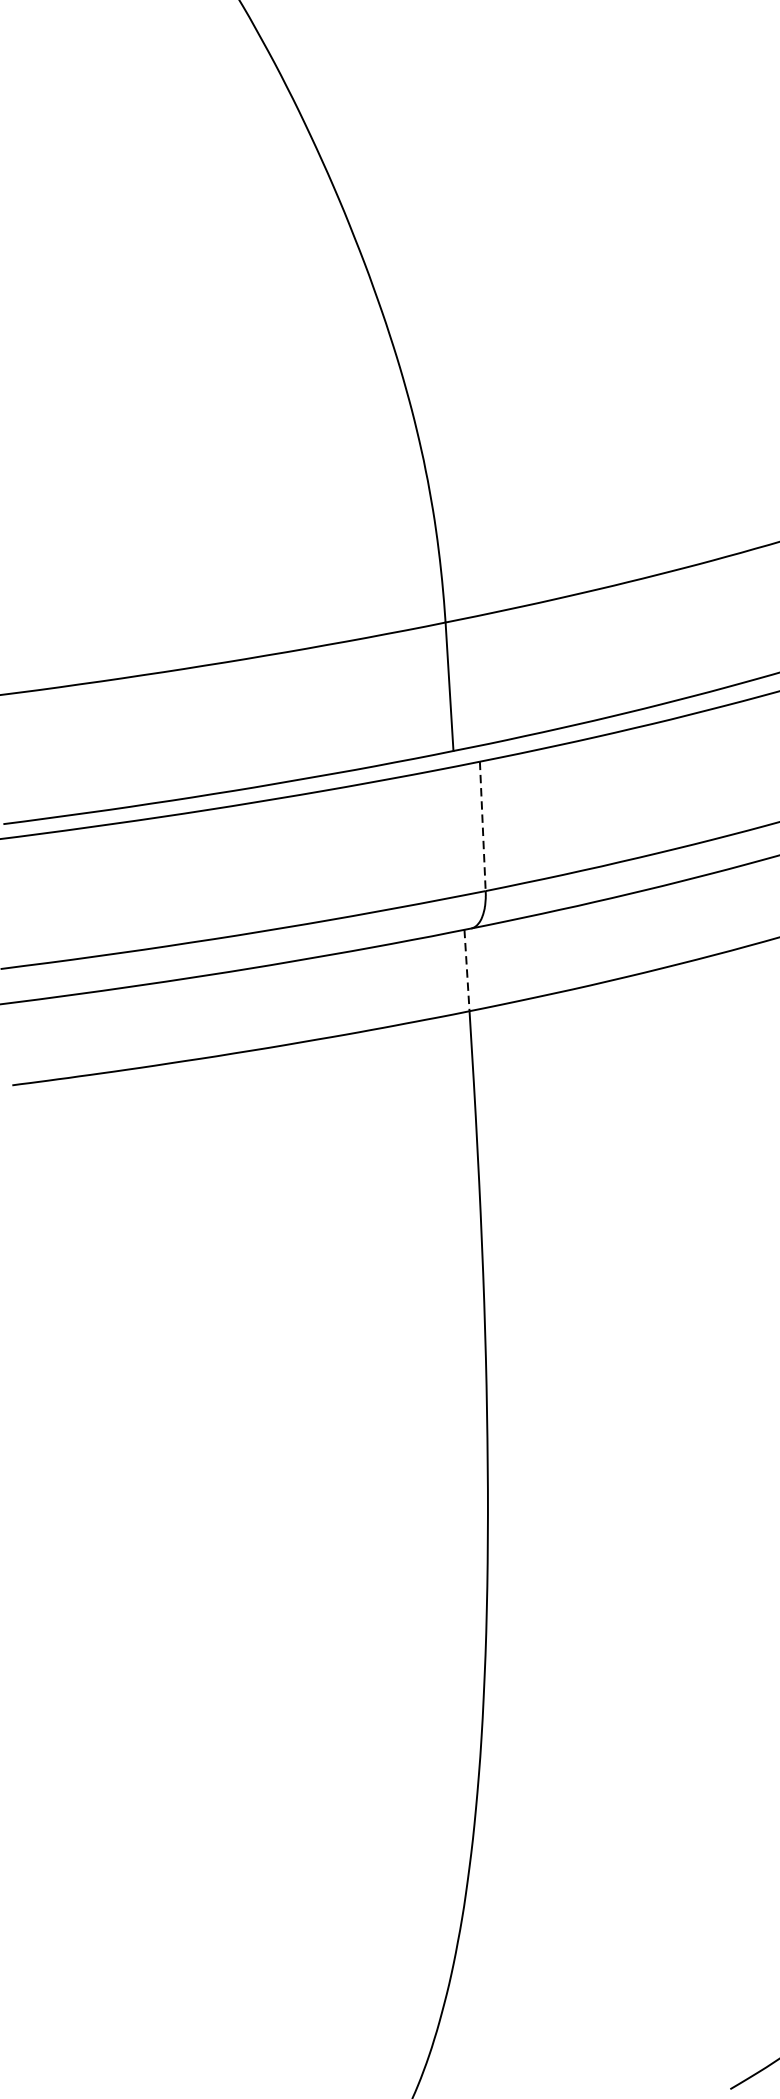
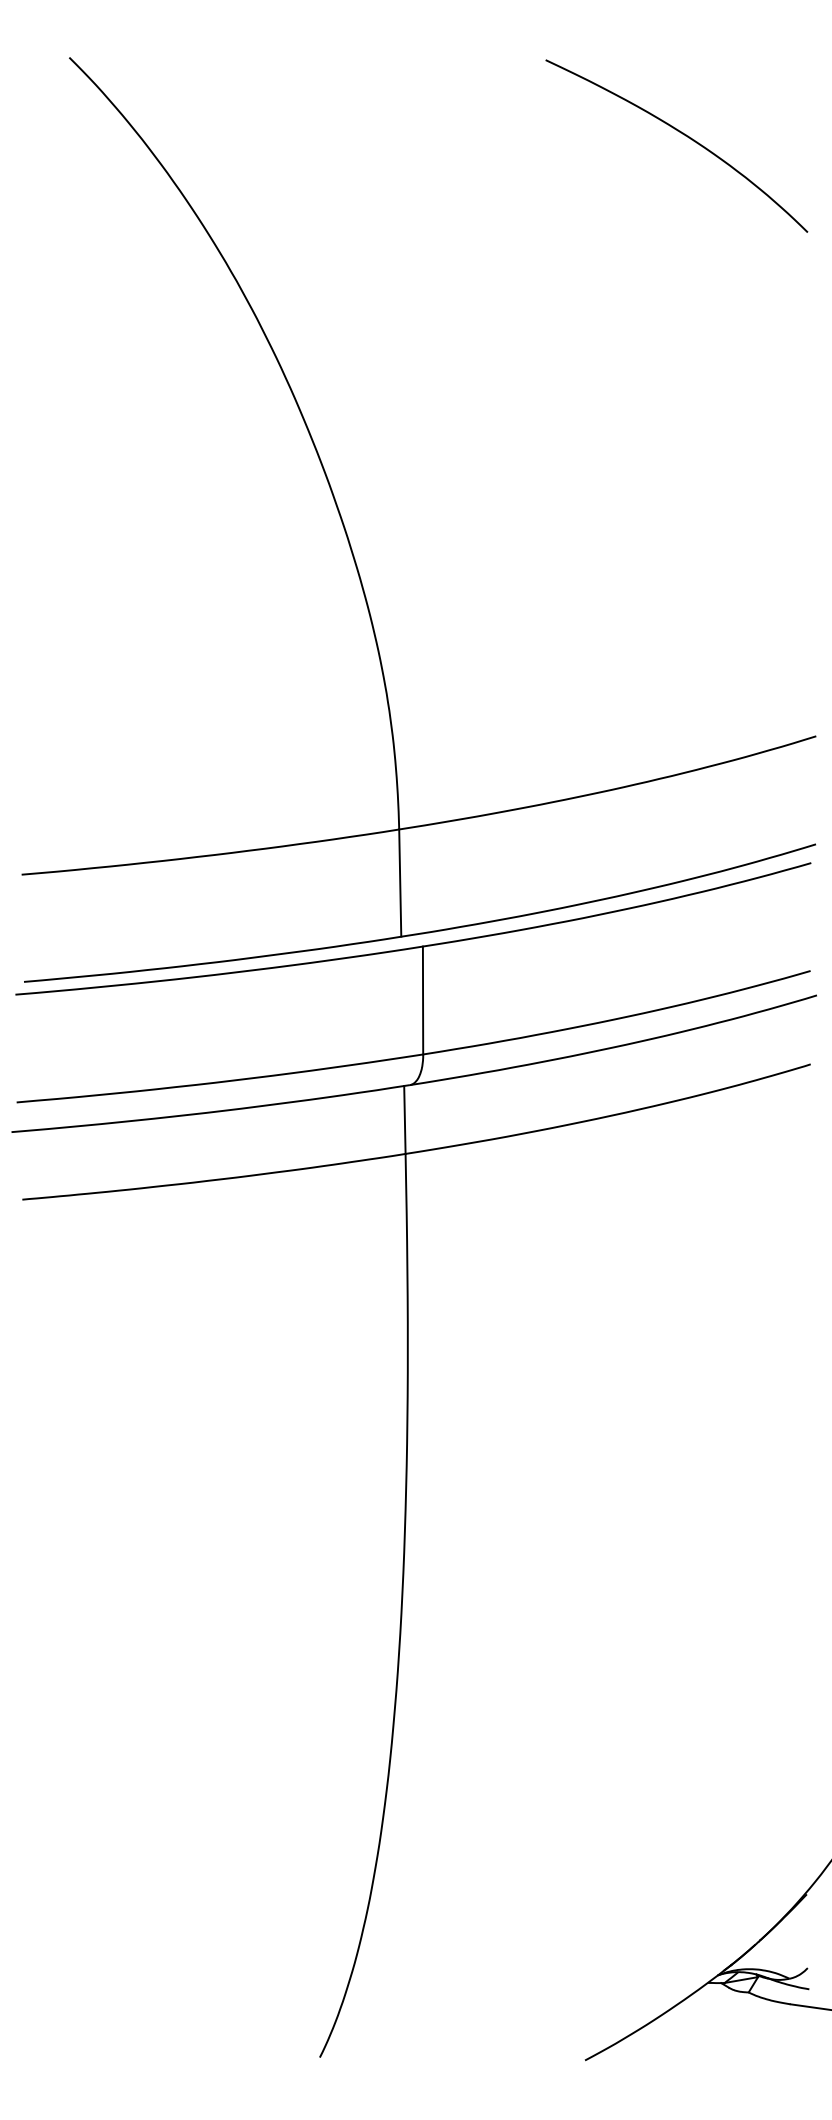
line: (483, 826) -> (423, 1000), dashed -> solid
line: (466, 969) -> (404, 1119), dashed -> solid

